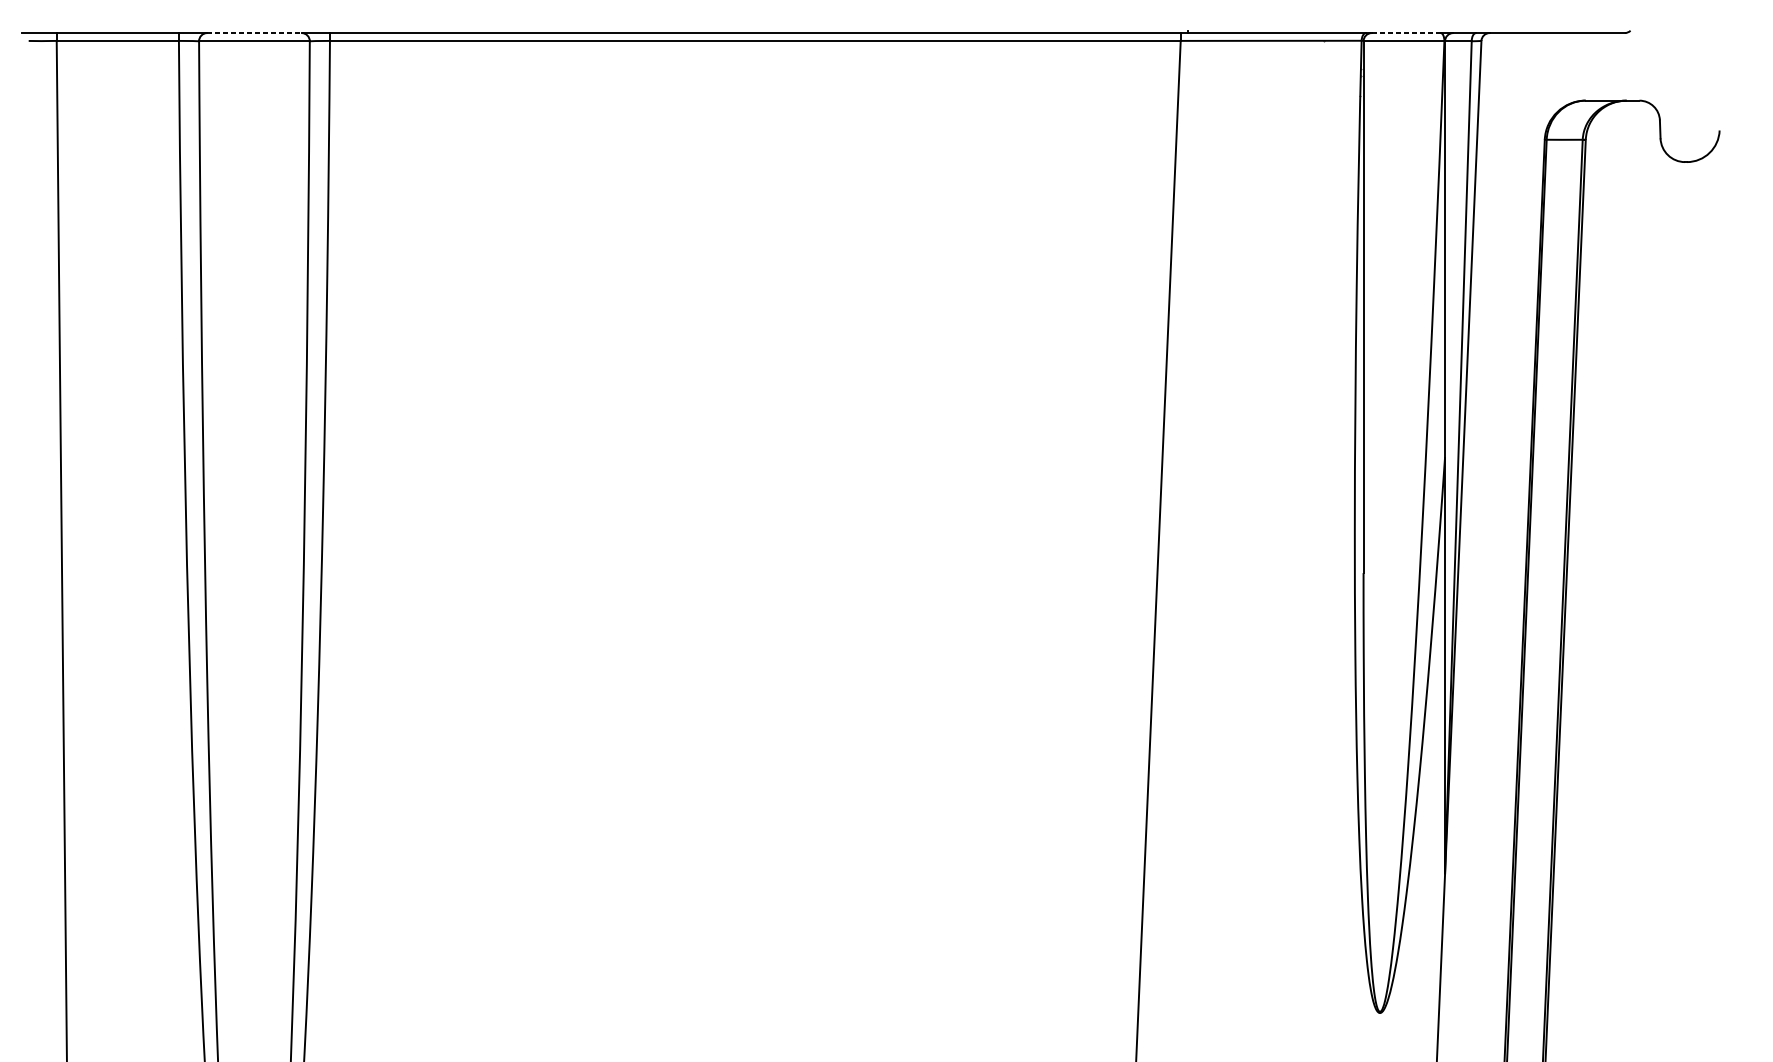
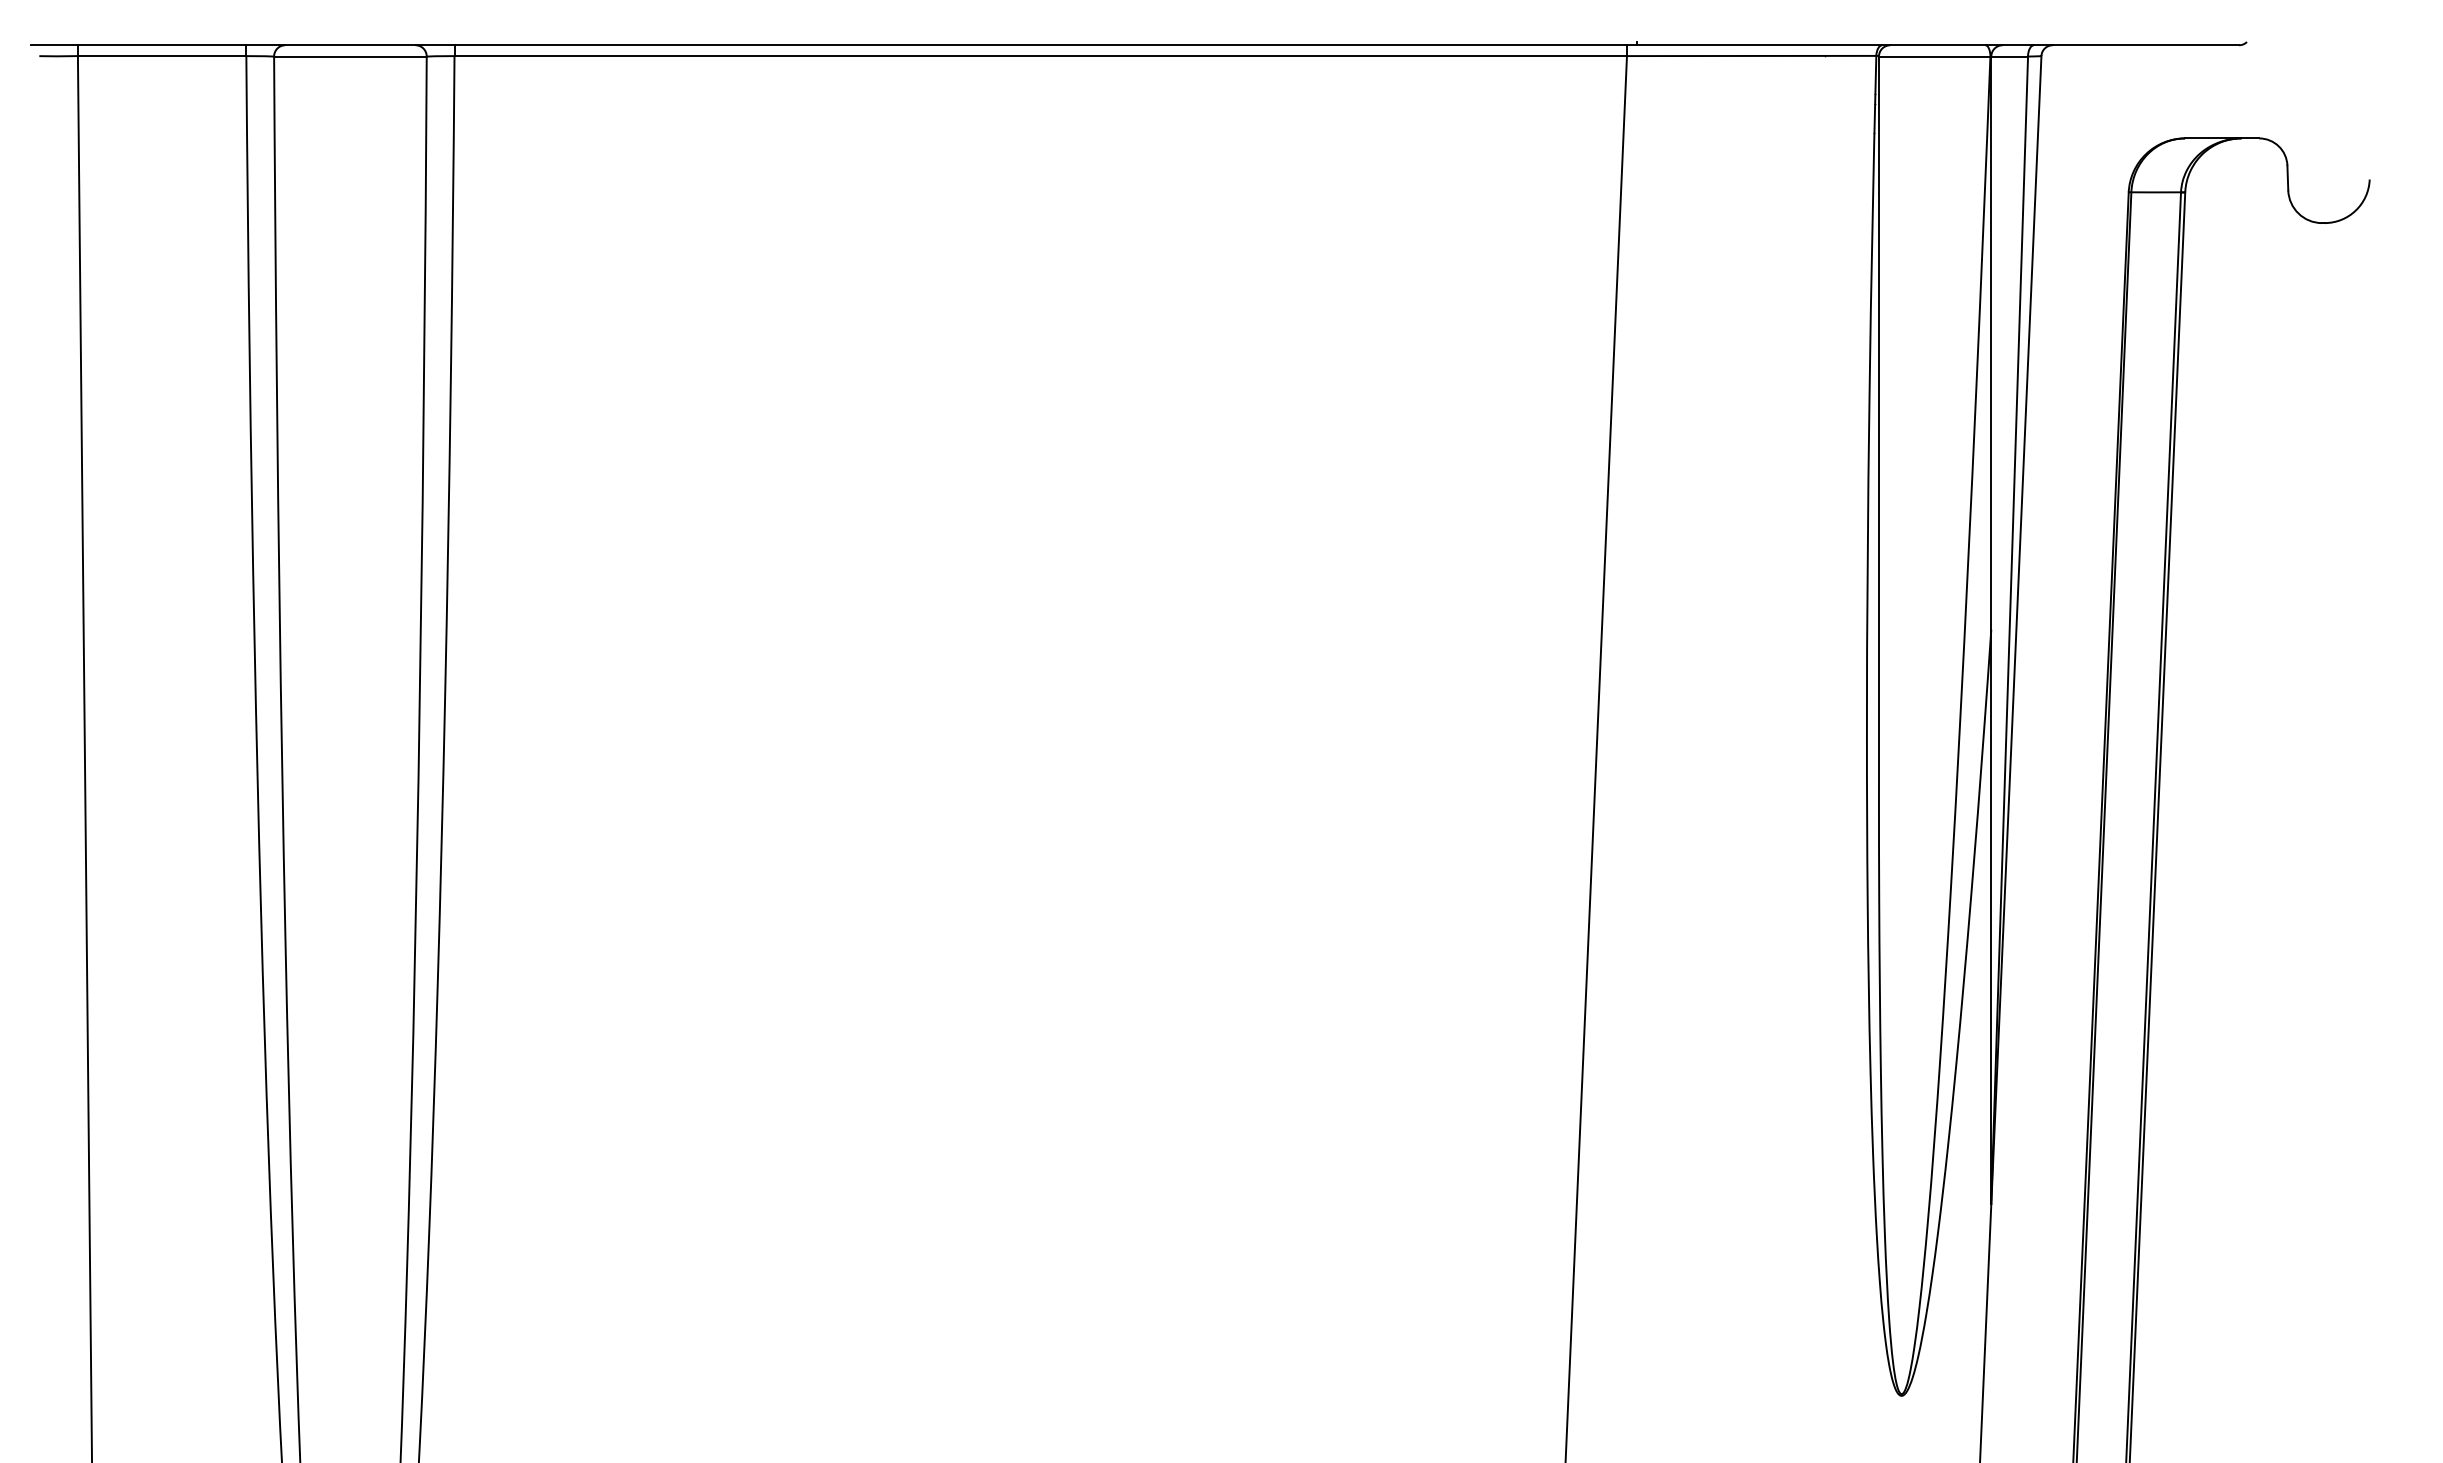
line: (254, 33) -> (350, 45), dashed -> solid
line: (1406, 33) -> (1937, 45), dashed -> solid

